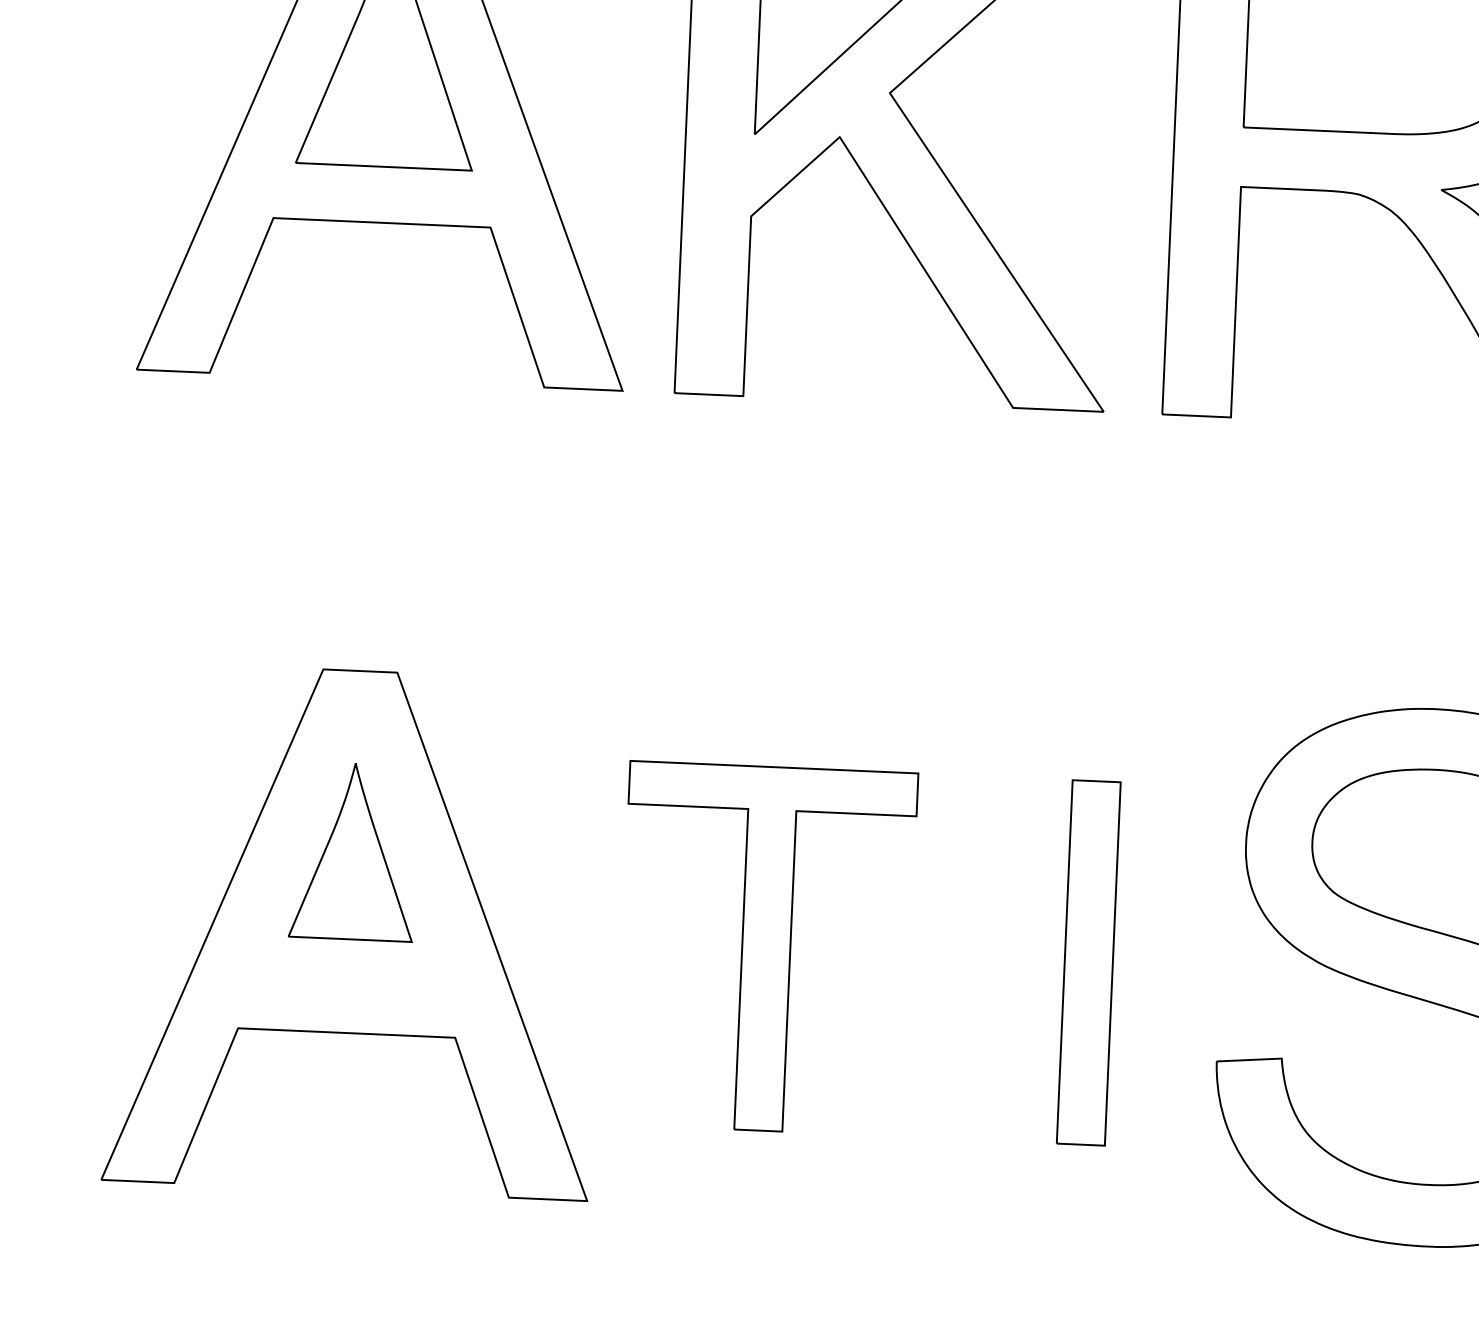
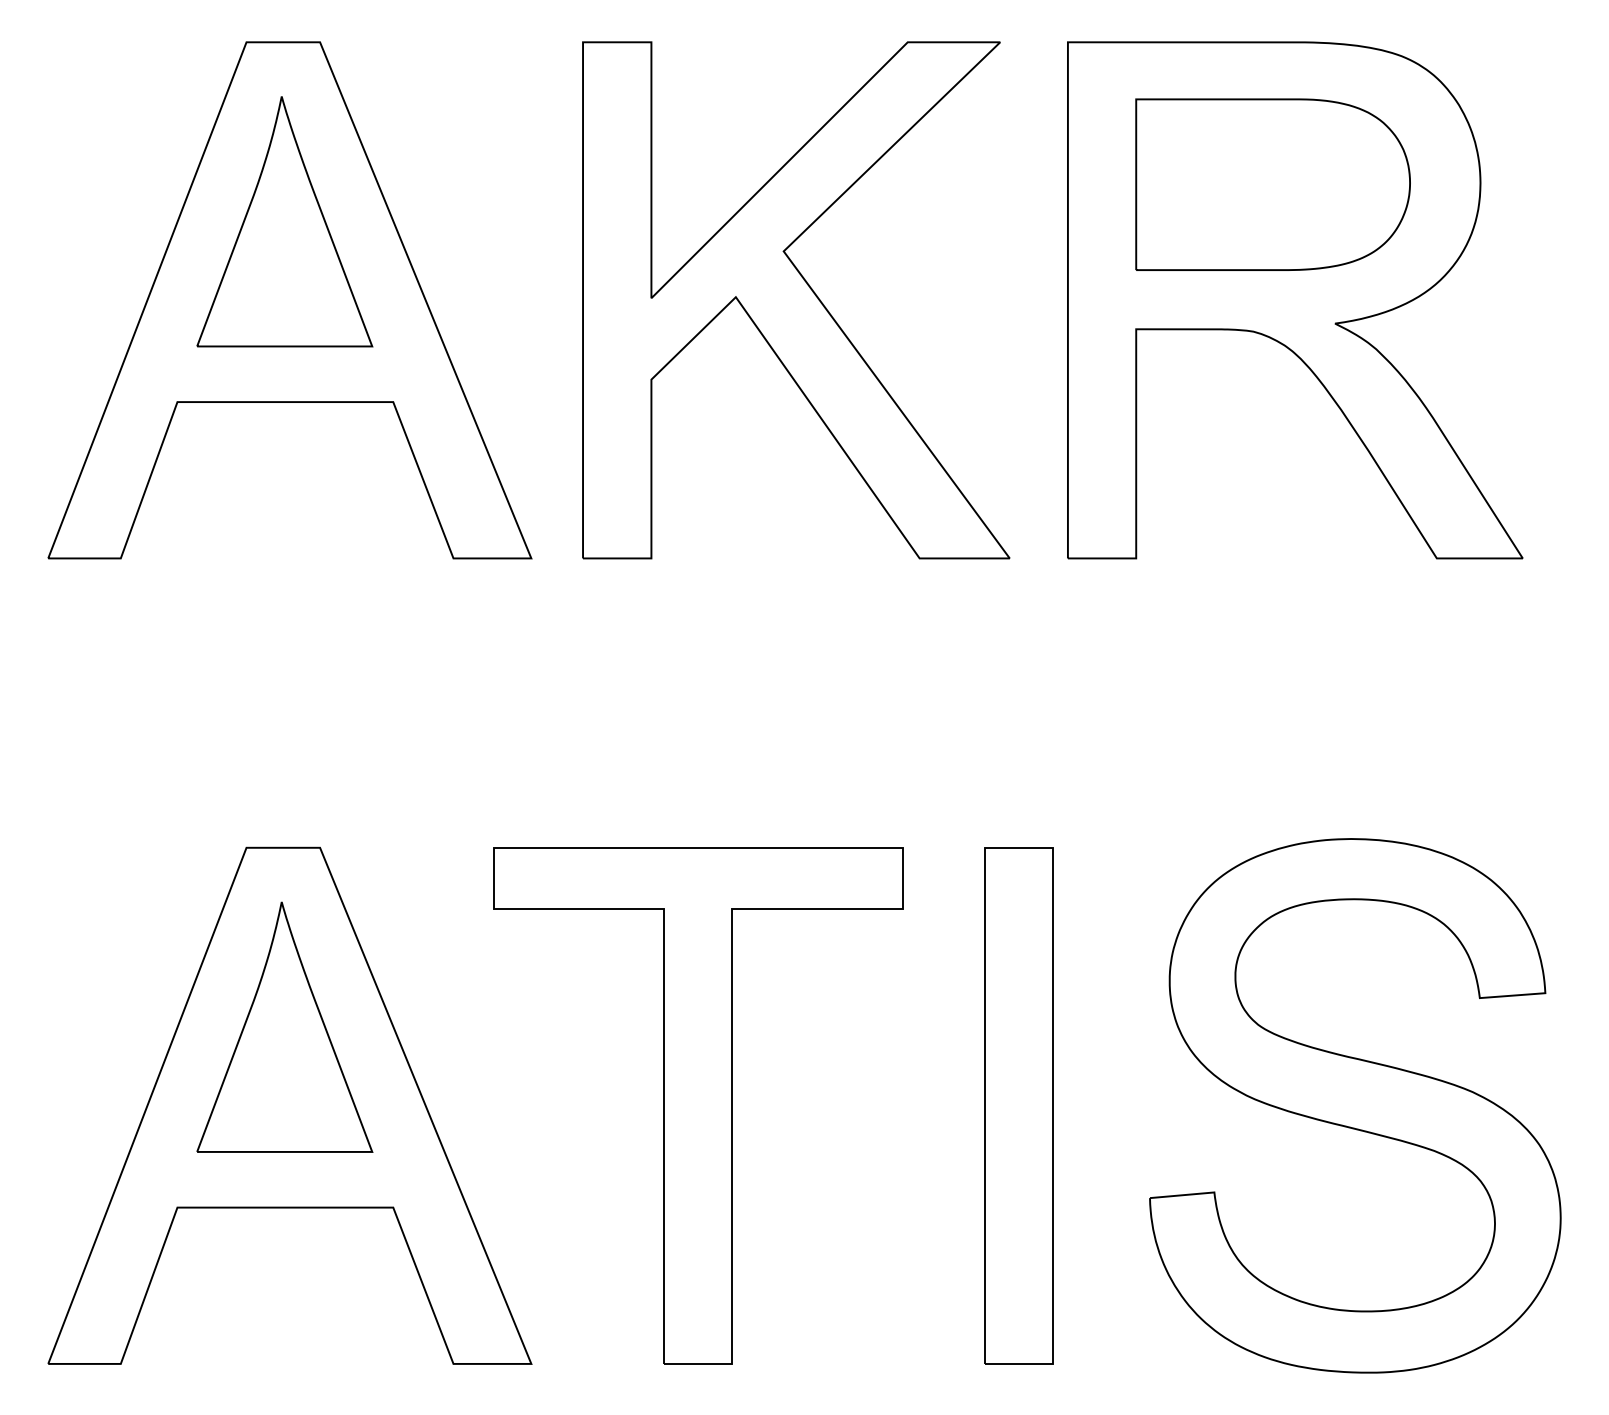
part: (353, 850) -> (284, 1026), size x1.43
part: (766, 948) -> (698, 1105), size x1.43
part: (1088, 962) -> (1018, 1105), size x1.43

